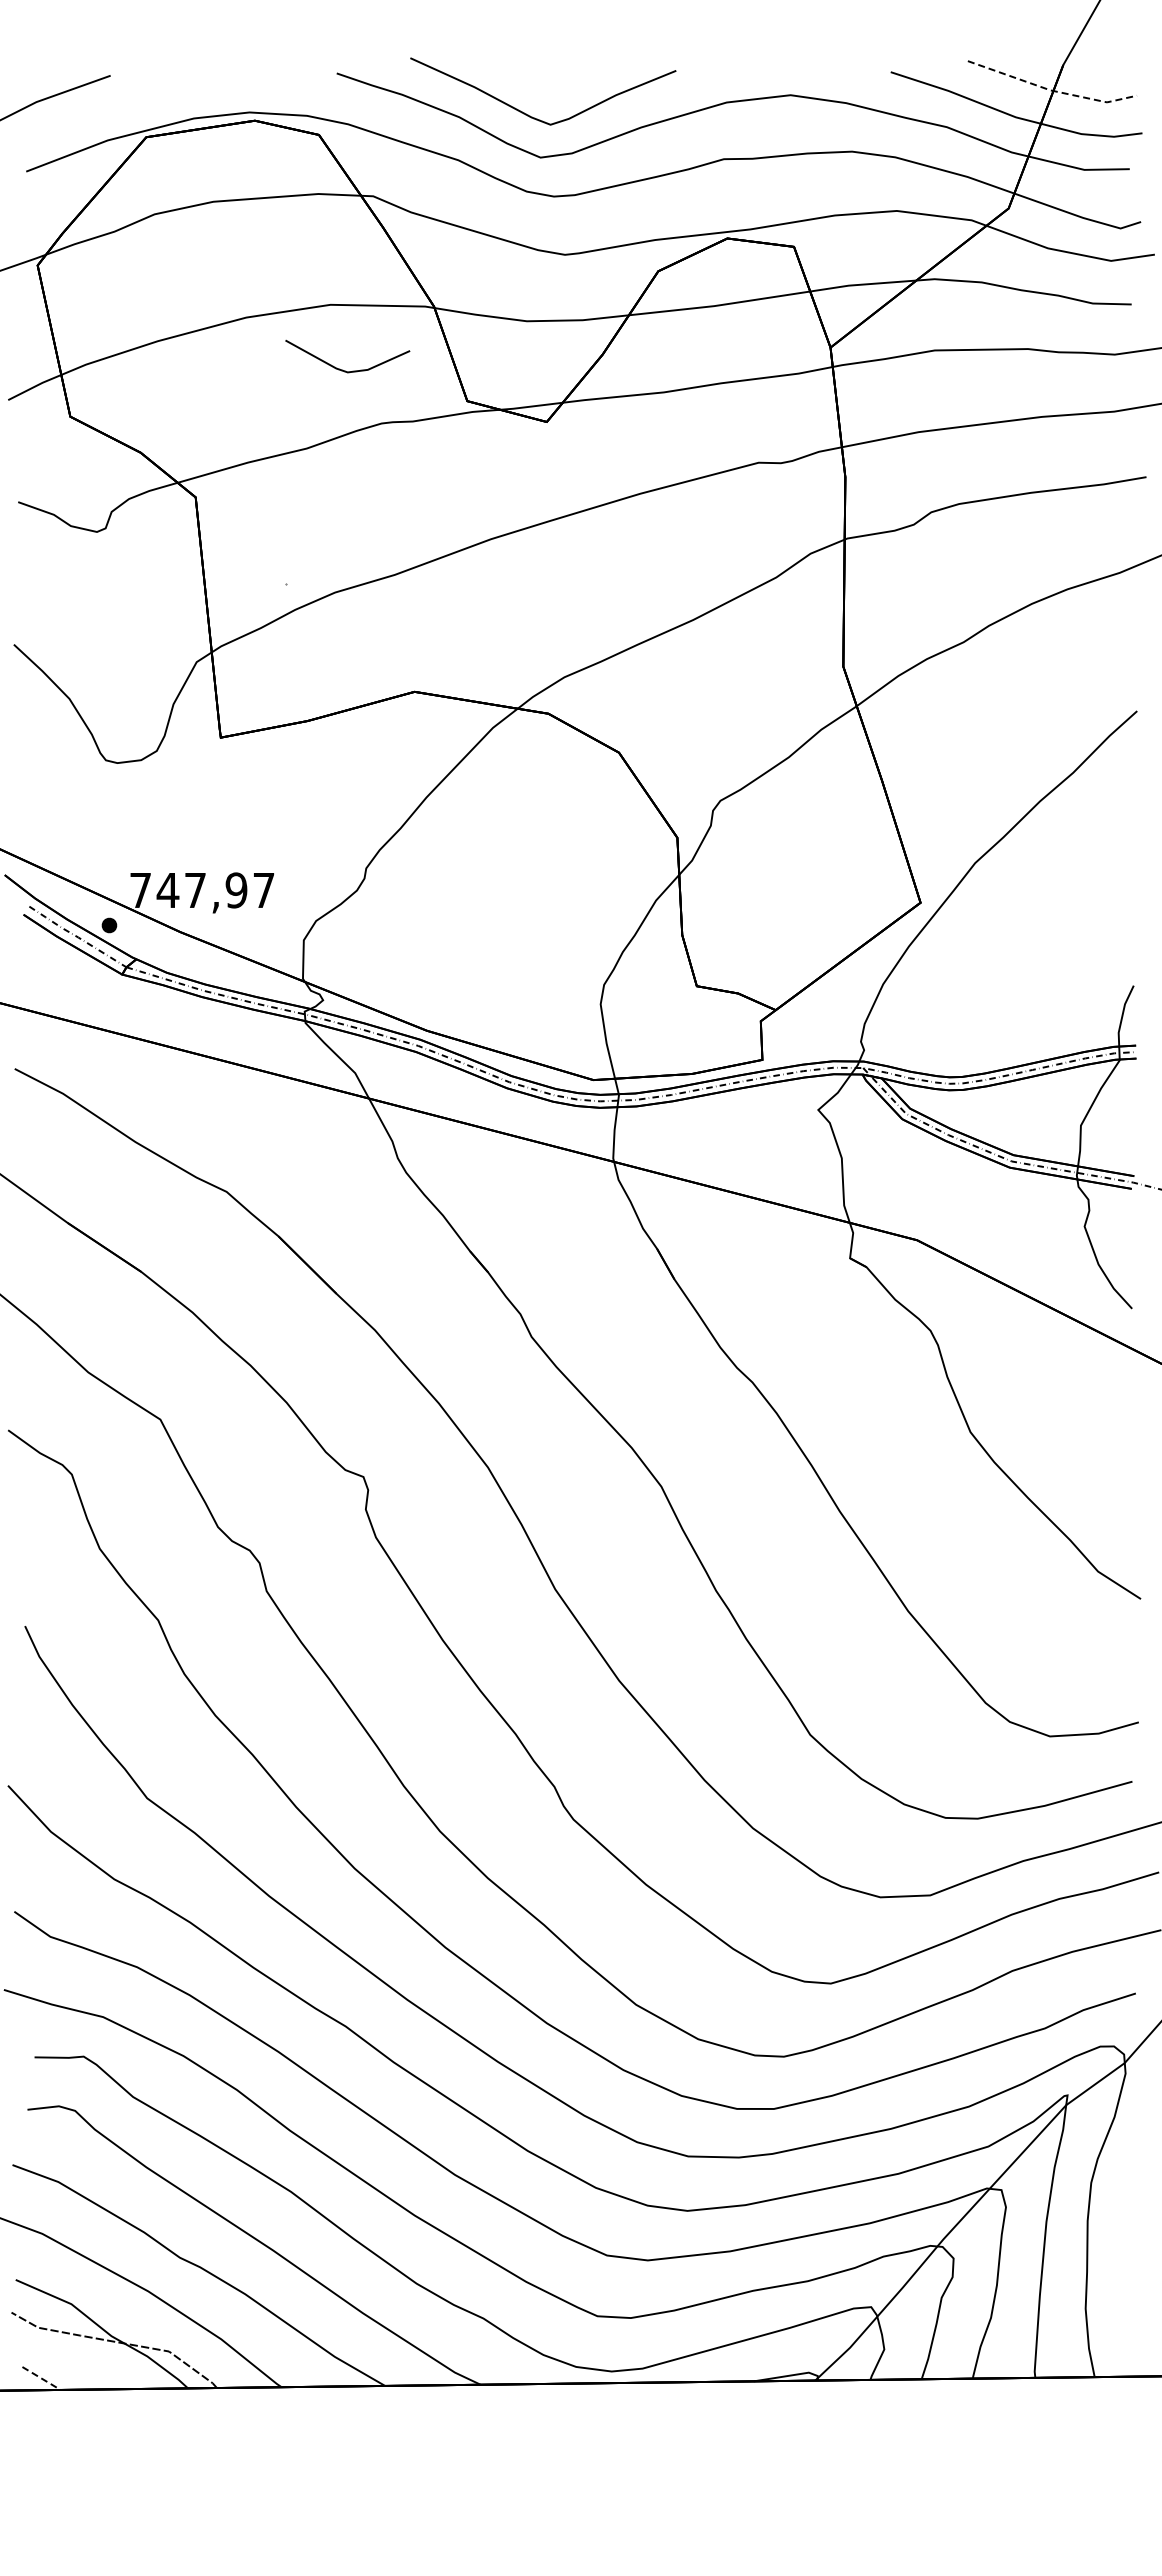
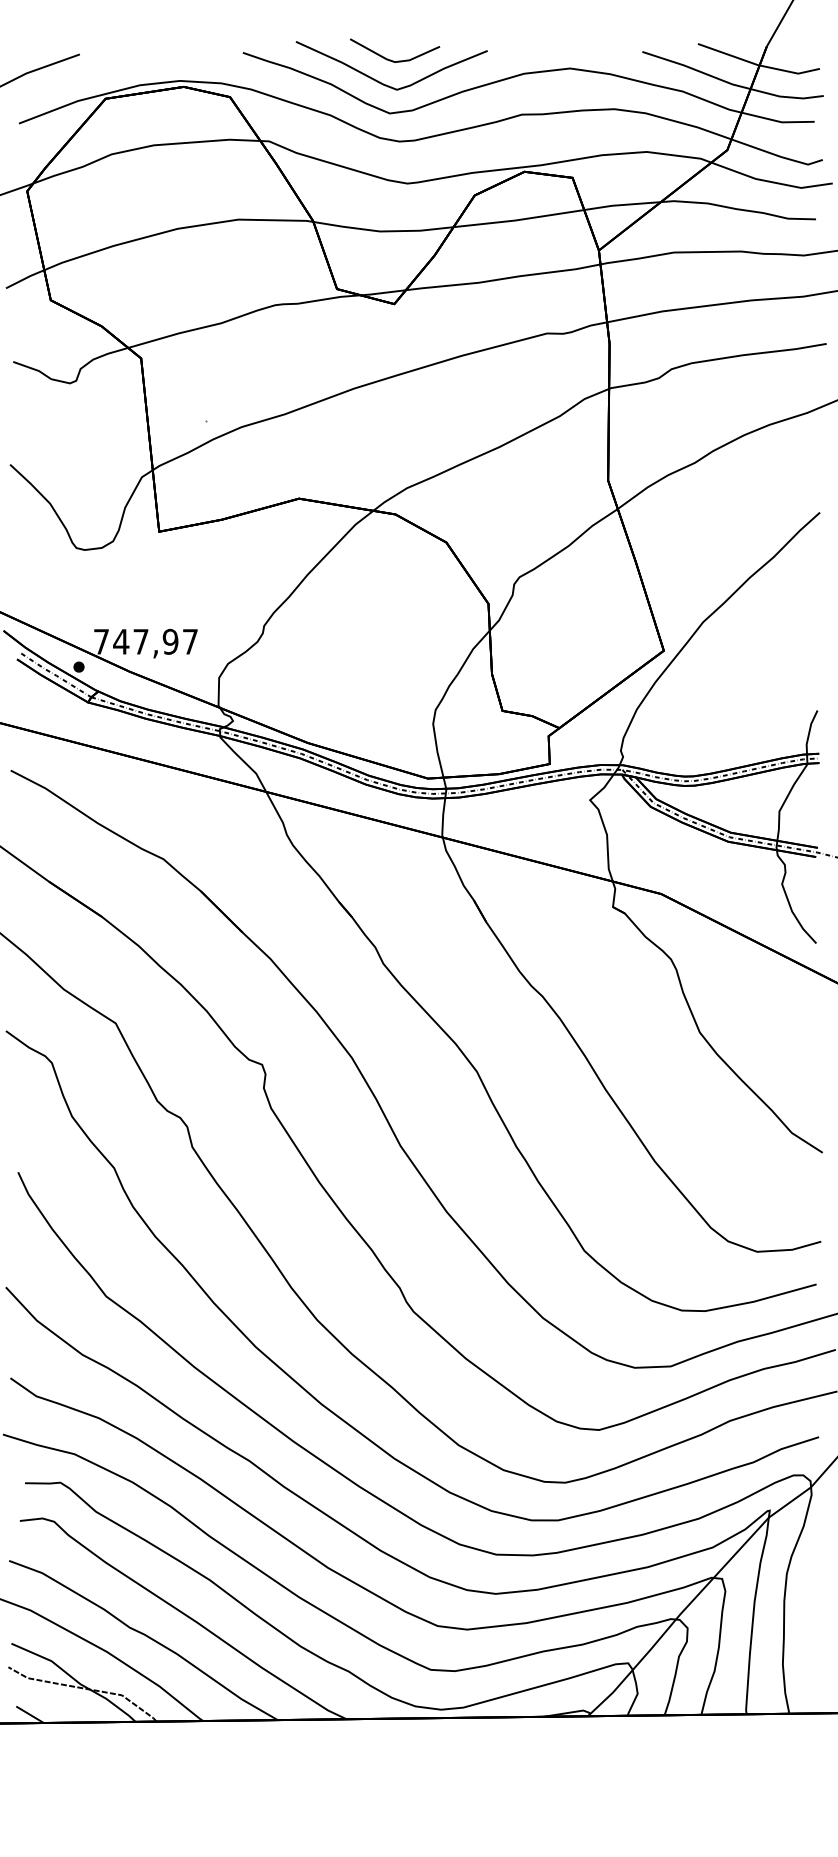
line: (1051, 90) -> (758, 65), dashed -> solid
line: (342, 369) -> (391, 60), moved
line: (41, 2378) -> (30, 1714), dashed -> solid

